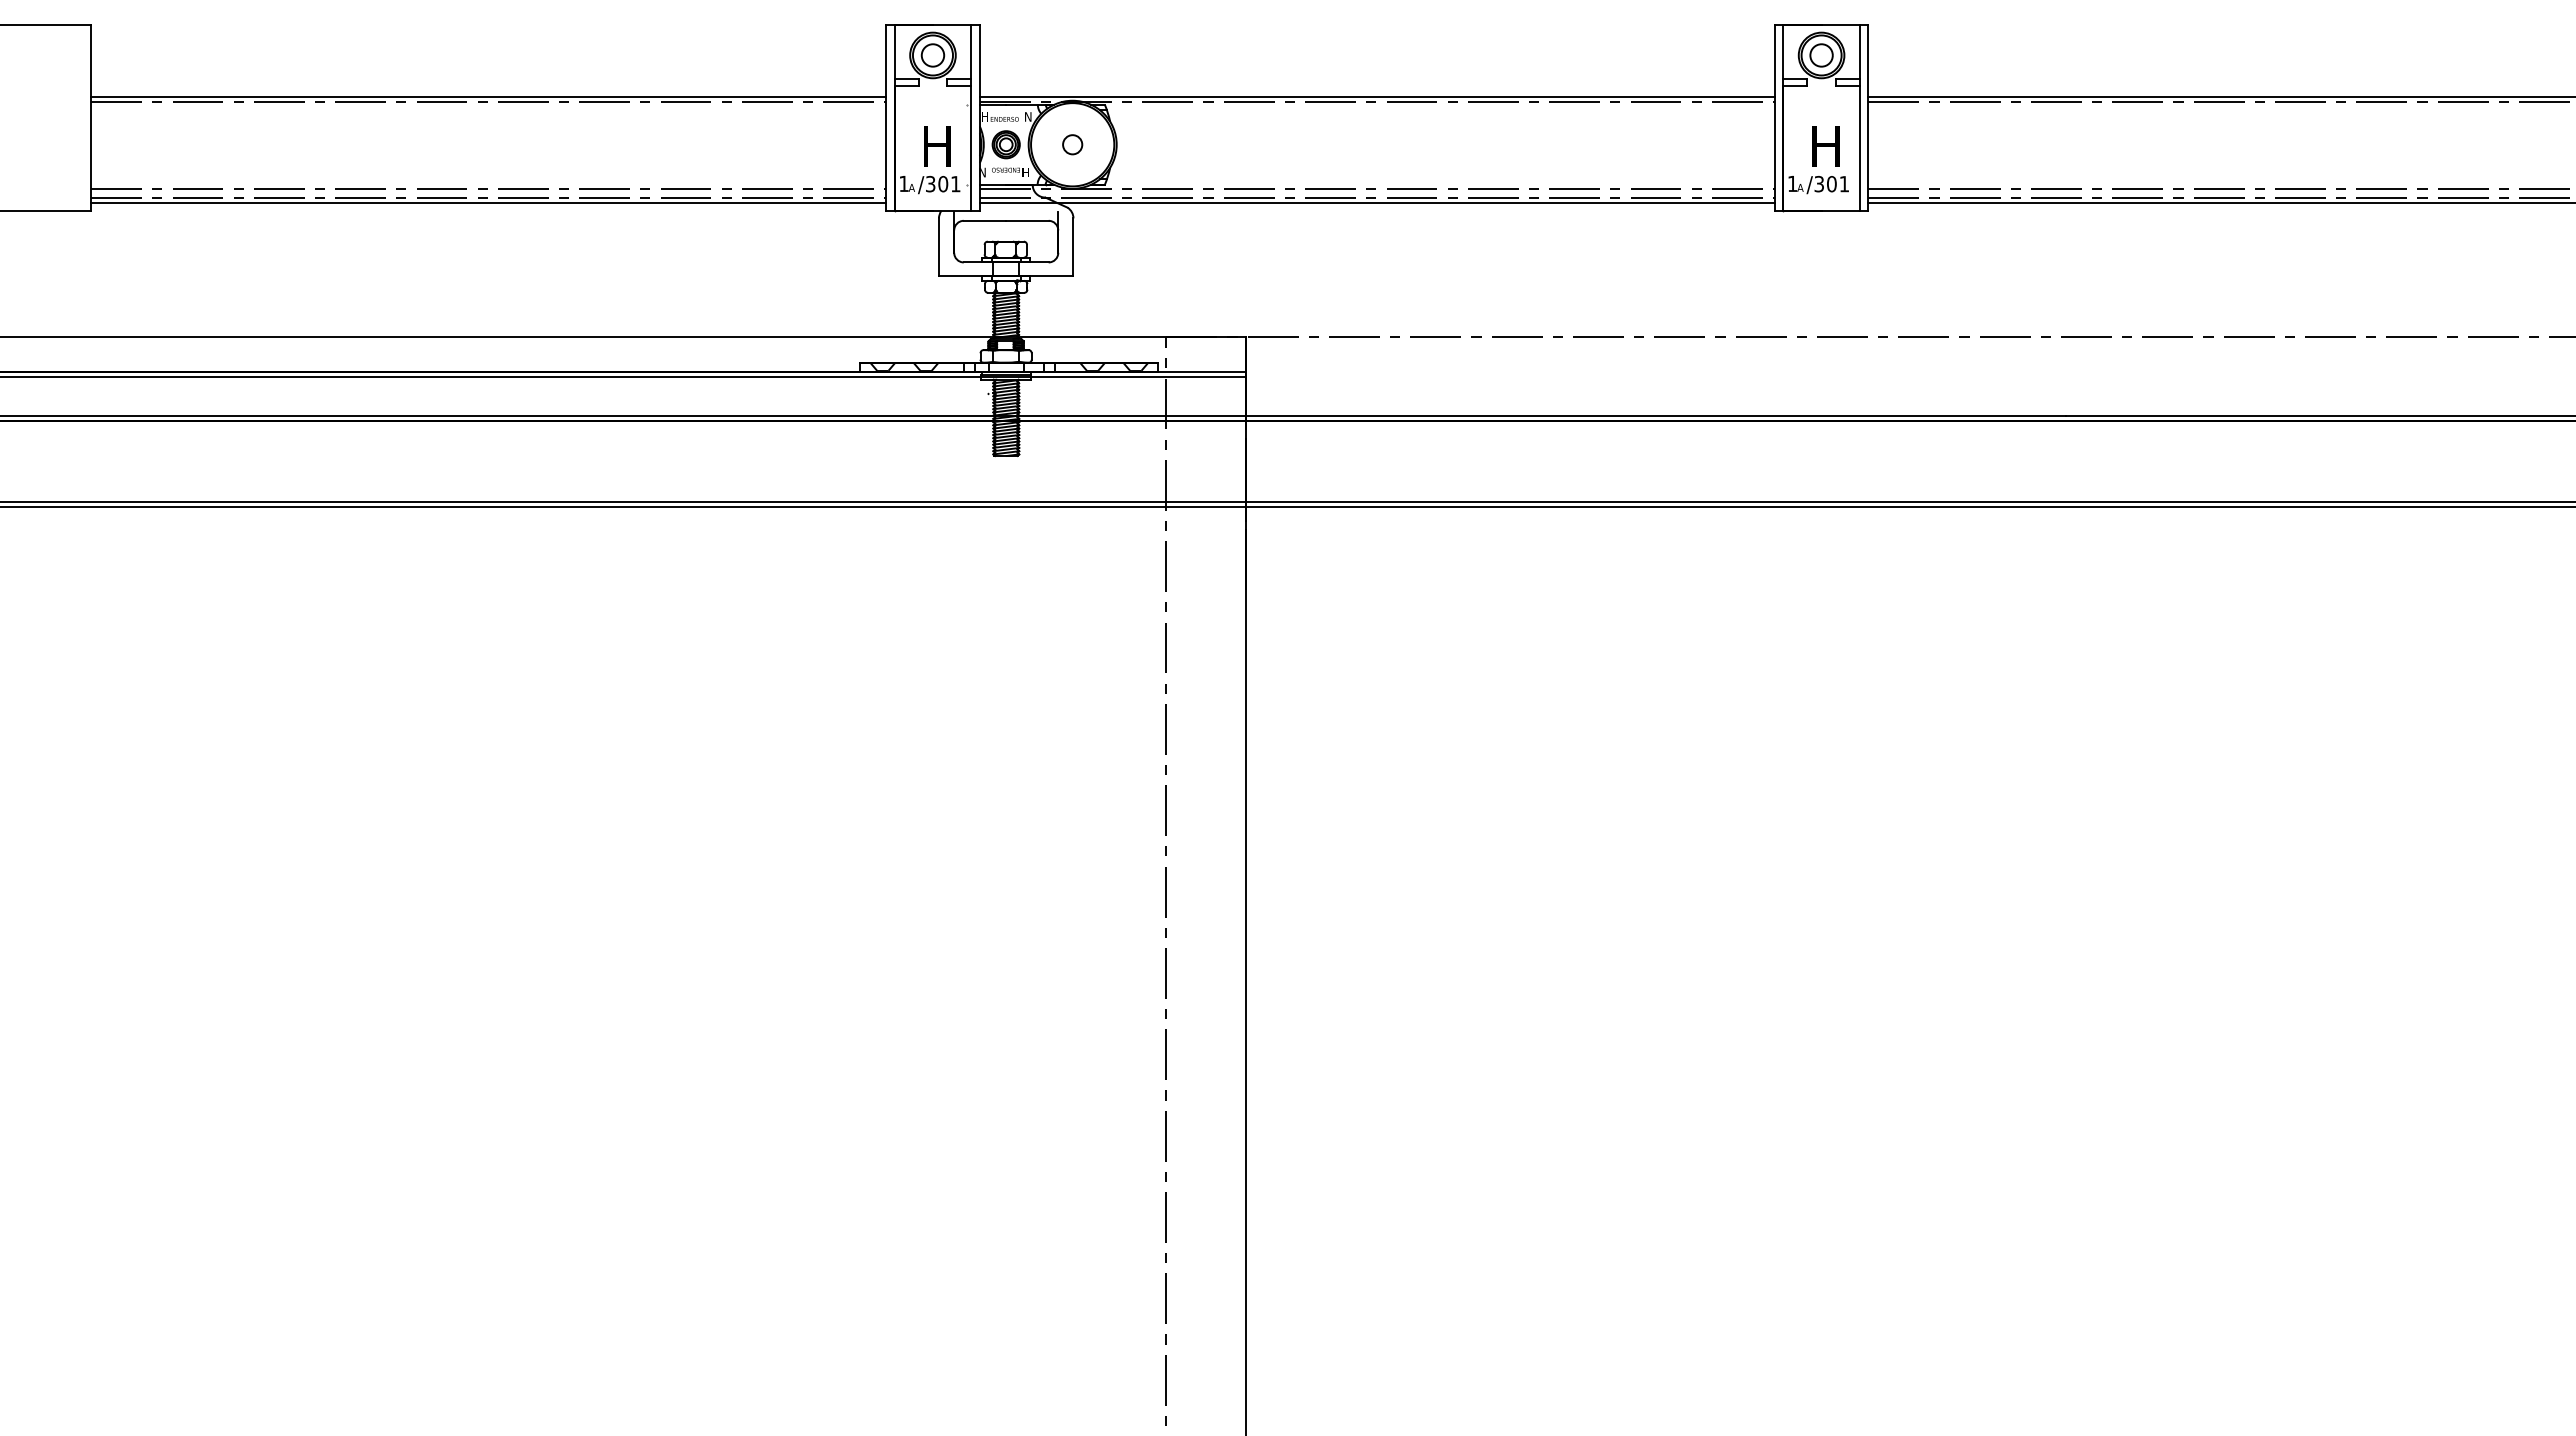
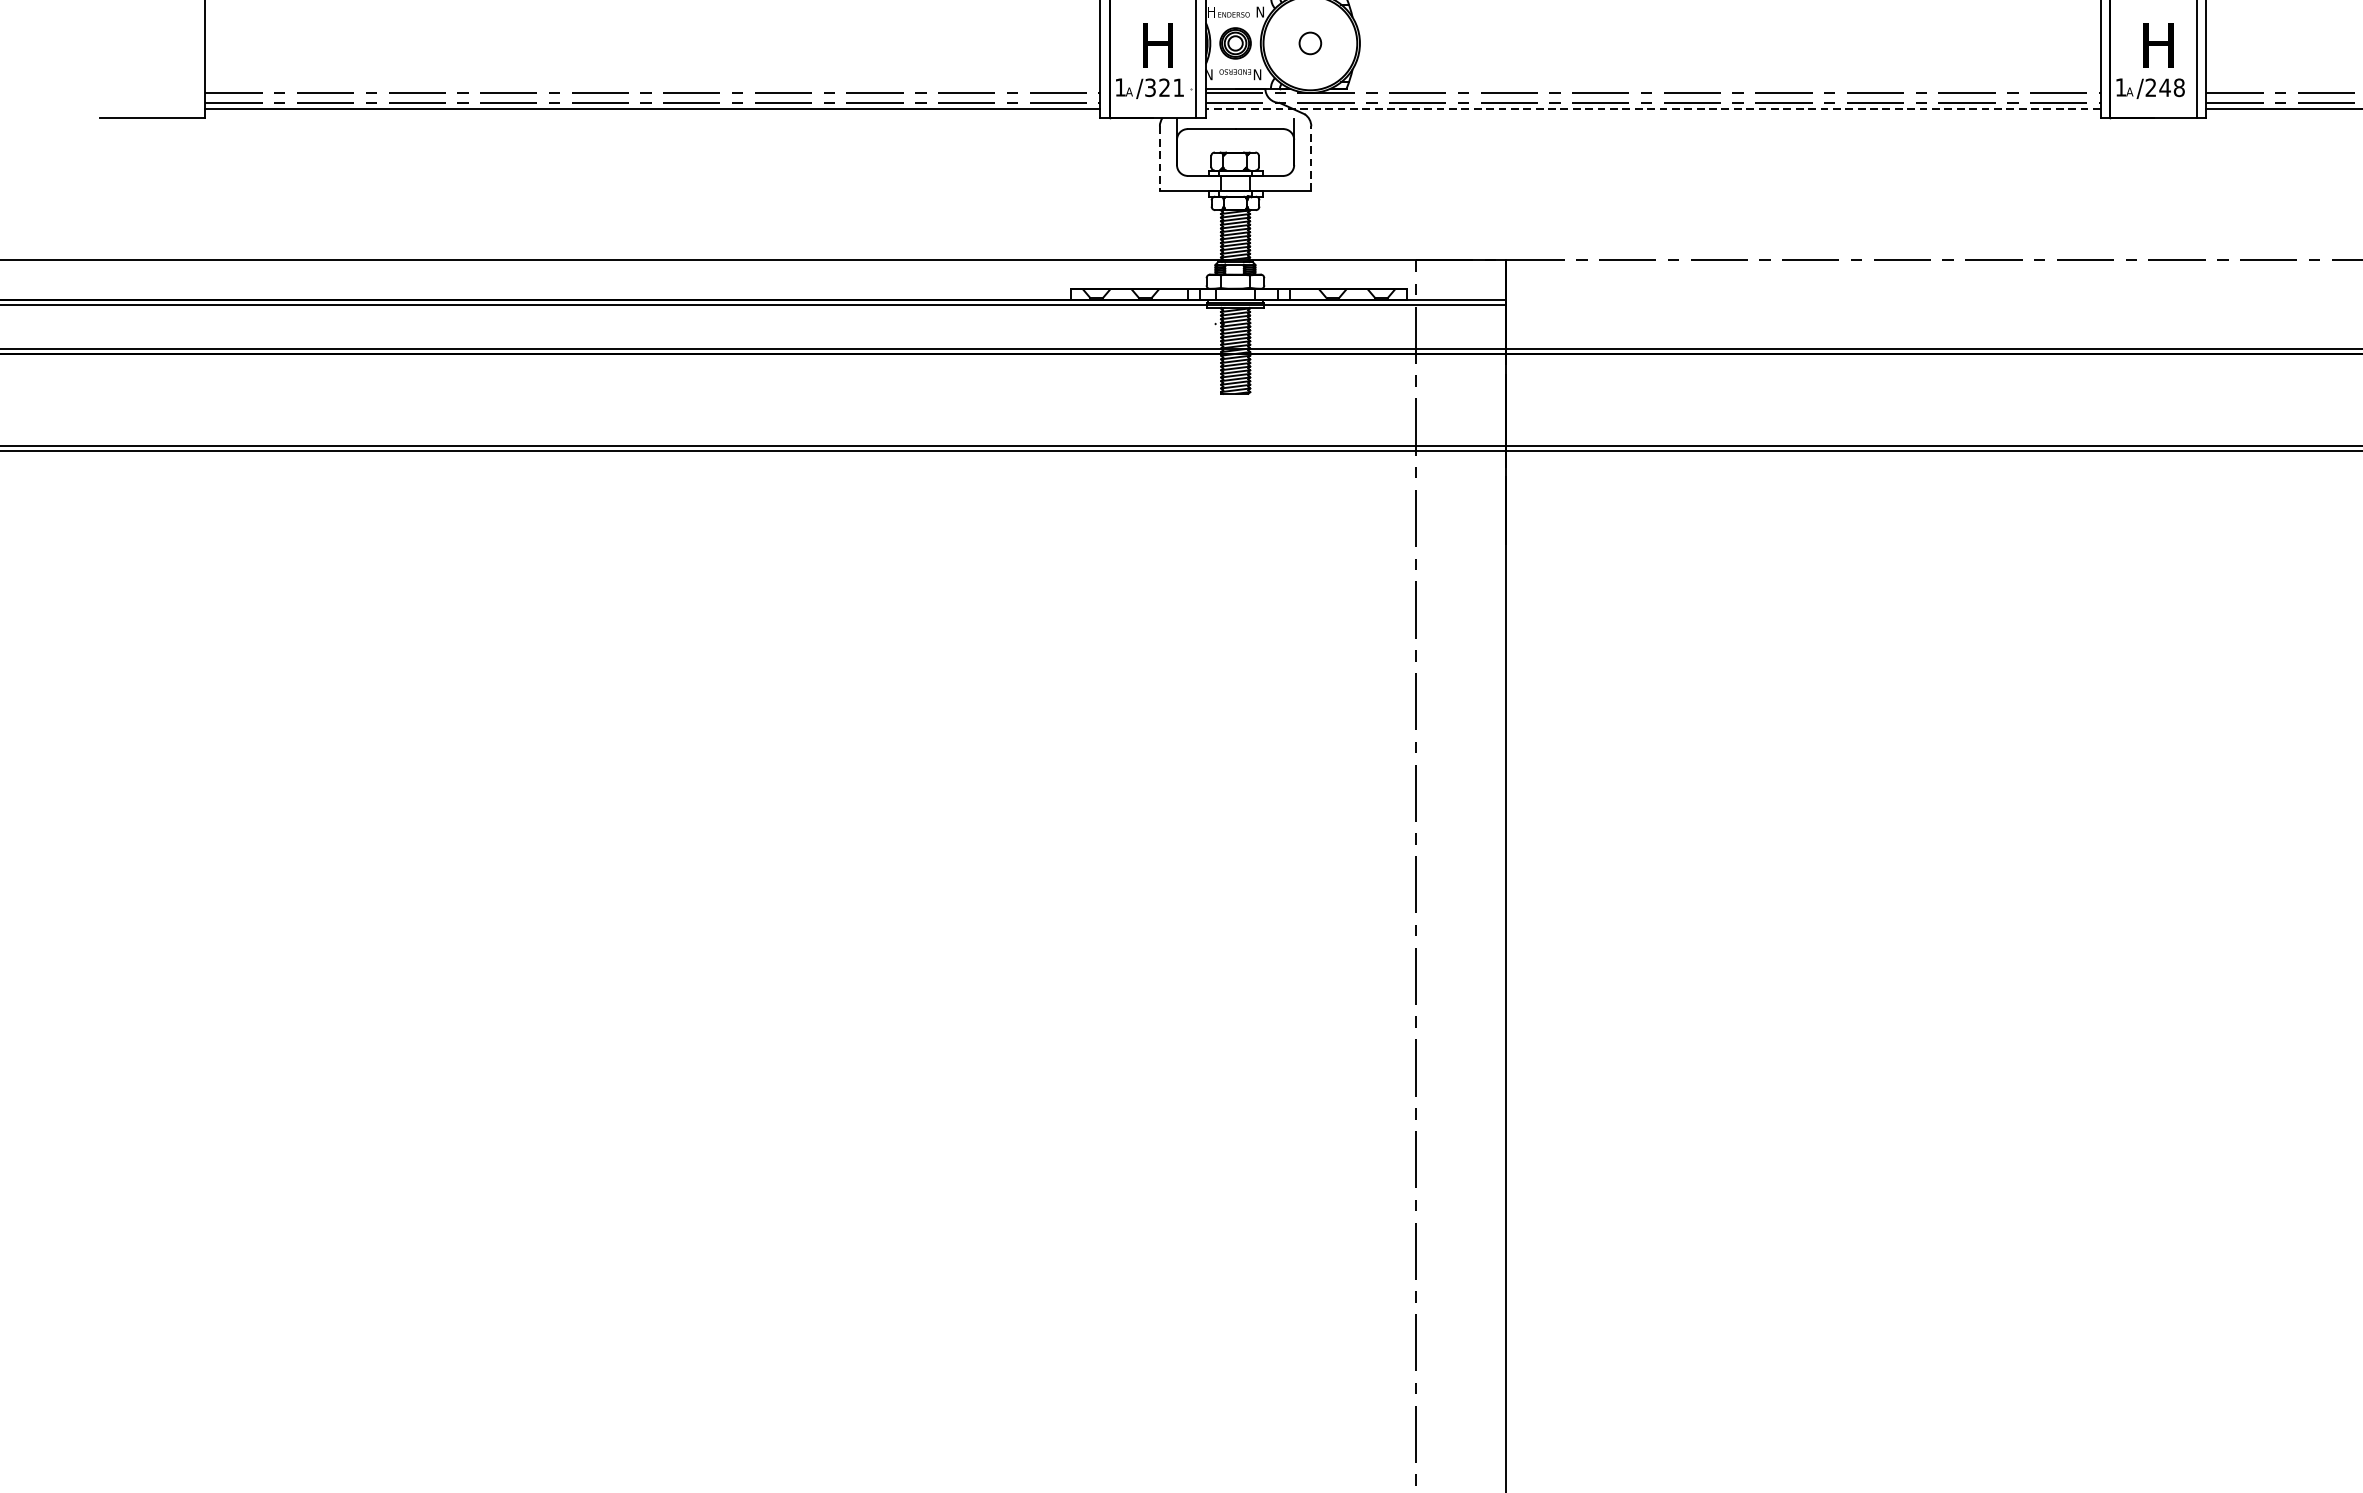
text: (1025, 172) -> (1257, 74), H -> N
text: (1831, 183) -> (2164, 87), /301 -> /248
text: (943, 184) -> (1164, 88), /301 -> /321
line: (1376, 202) -> (1652, 108), solid -> dashed
line: (938, 247) -> (1159, 159), solid -> dashed
line: (1073, 247) -> (1311, 159), solid -> dashed

